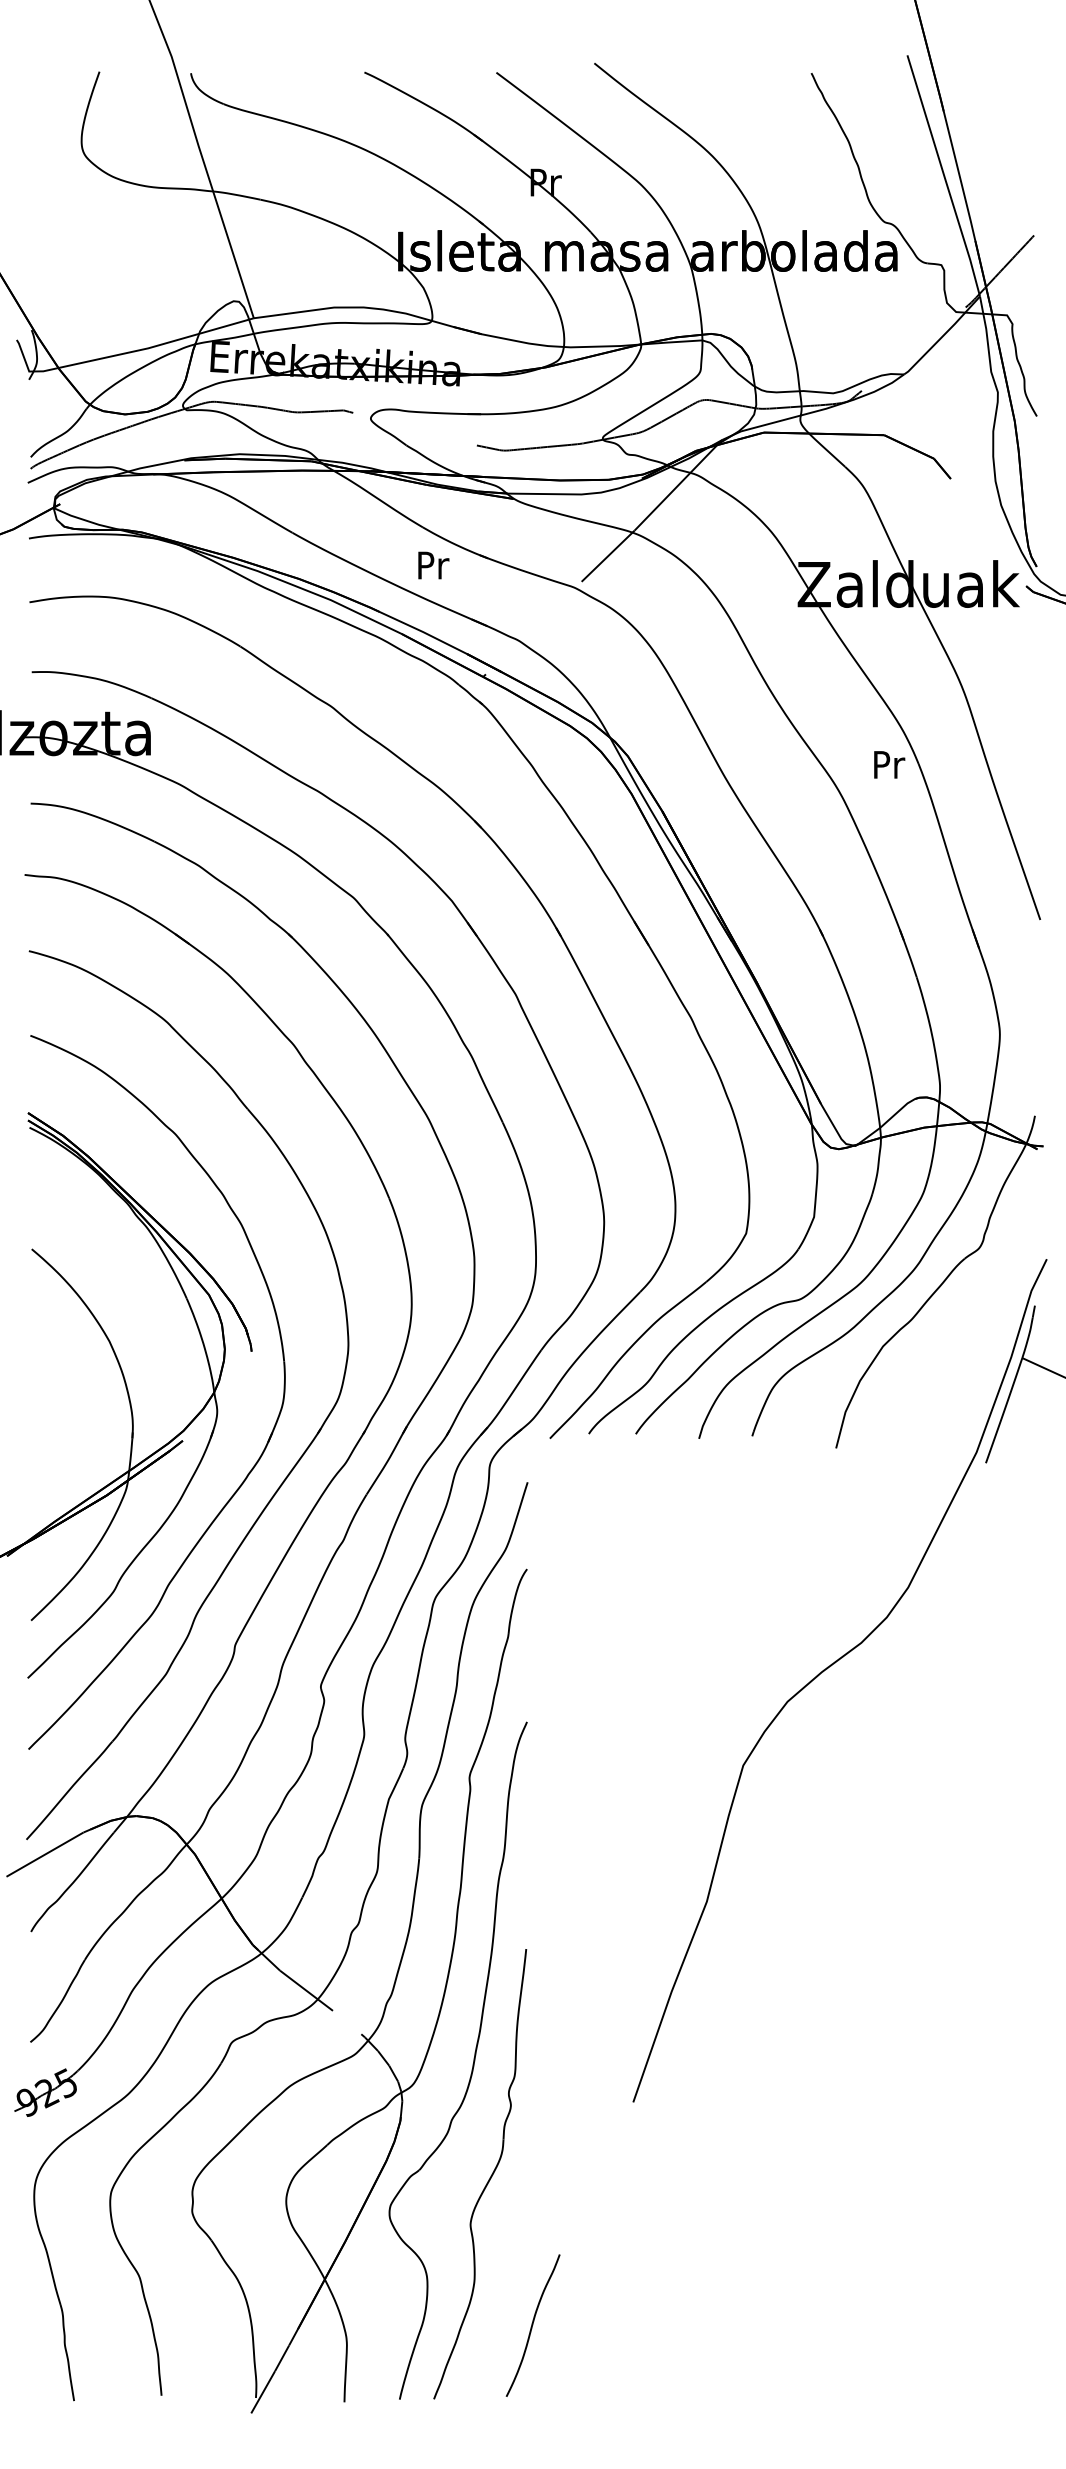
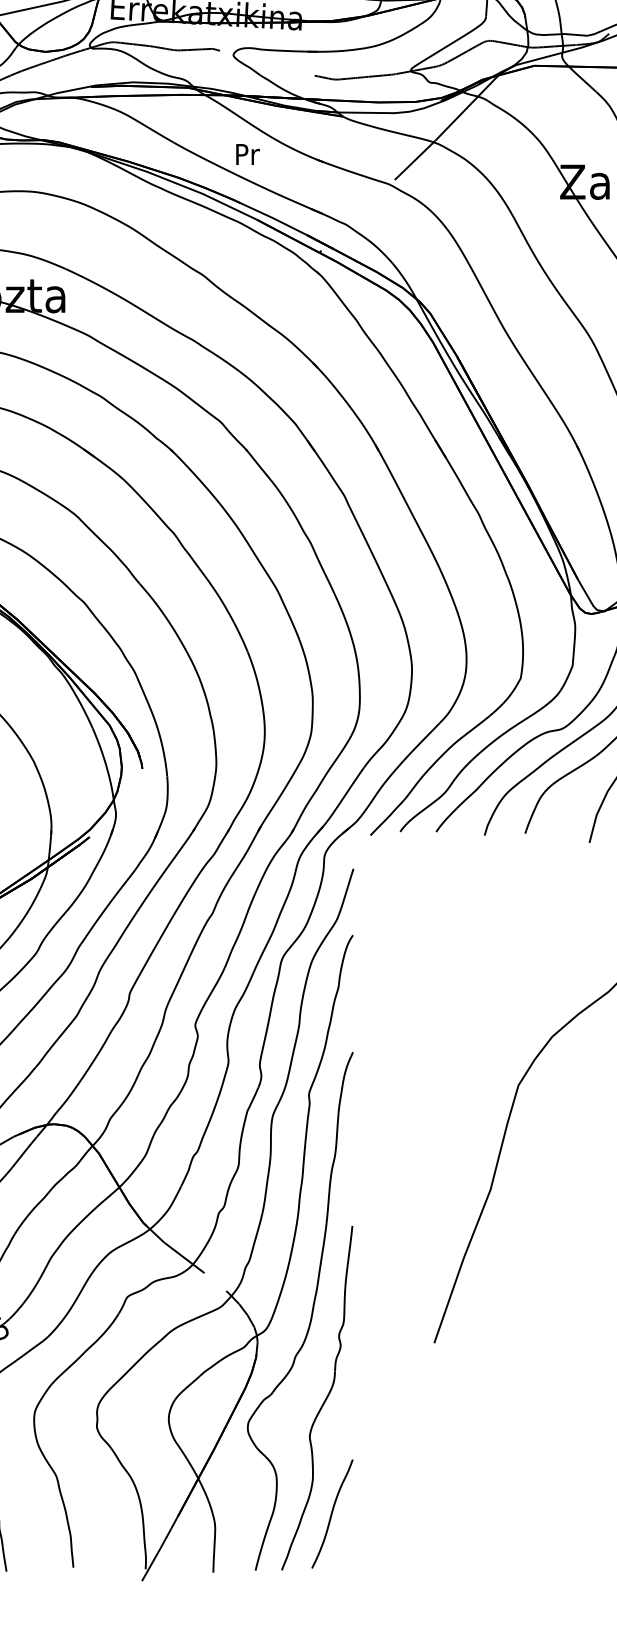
text: (433, 565) -> (247, 154), moved
curve: (532, 2325) -> (331, 1513), moved

